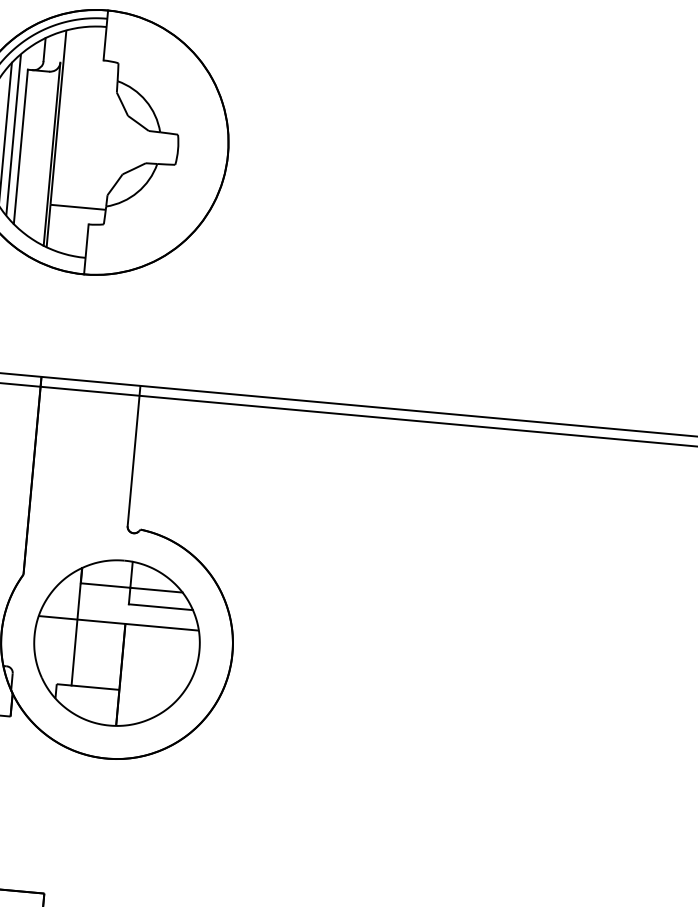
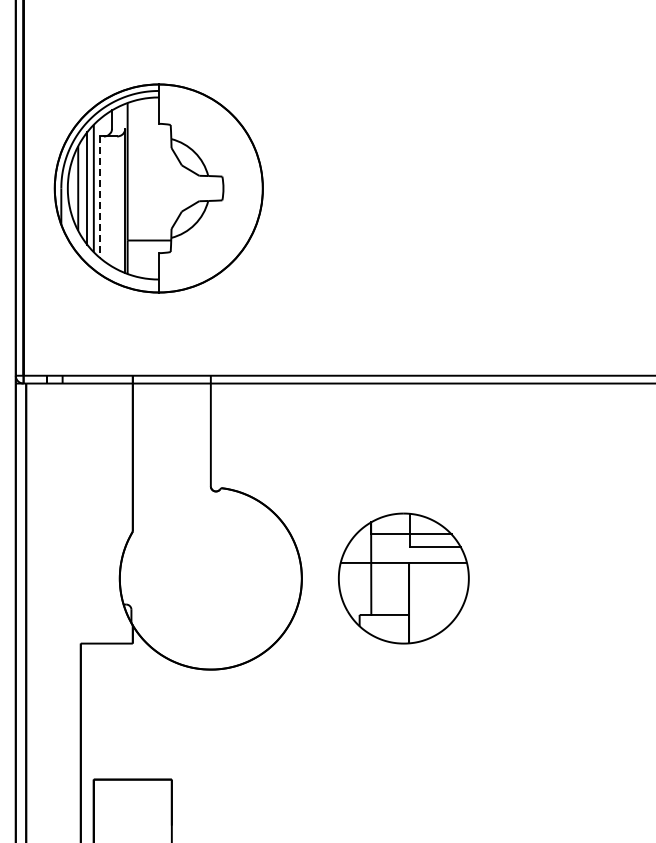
line: (21, 147) -> (100, 197), solid -> dashed
part: (116, 642) -> (403, 578), moved

